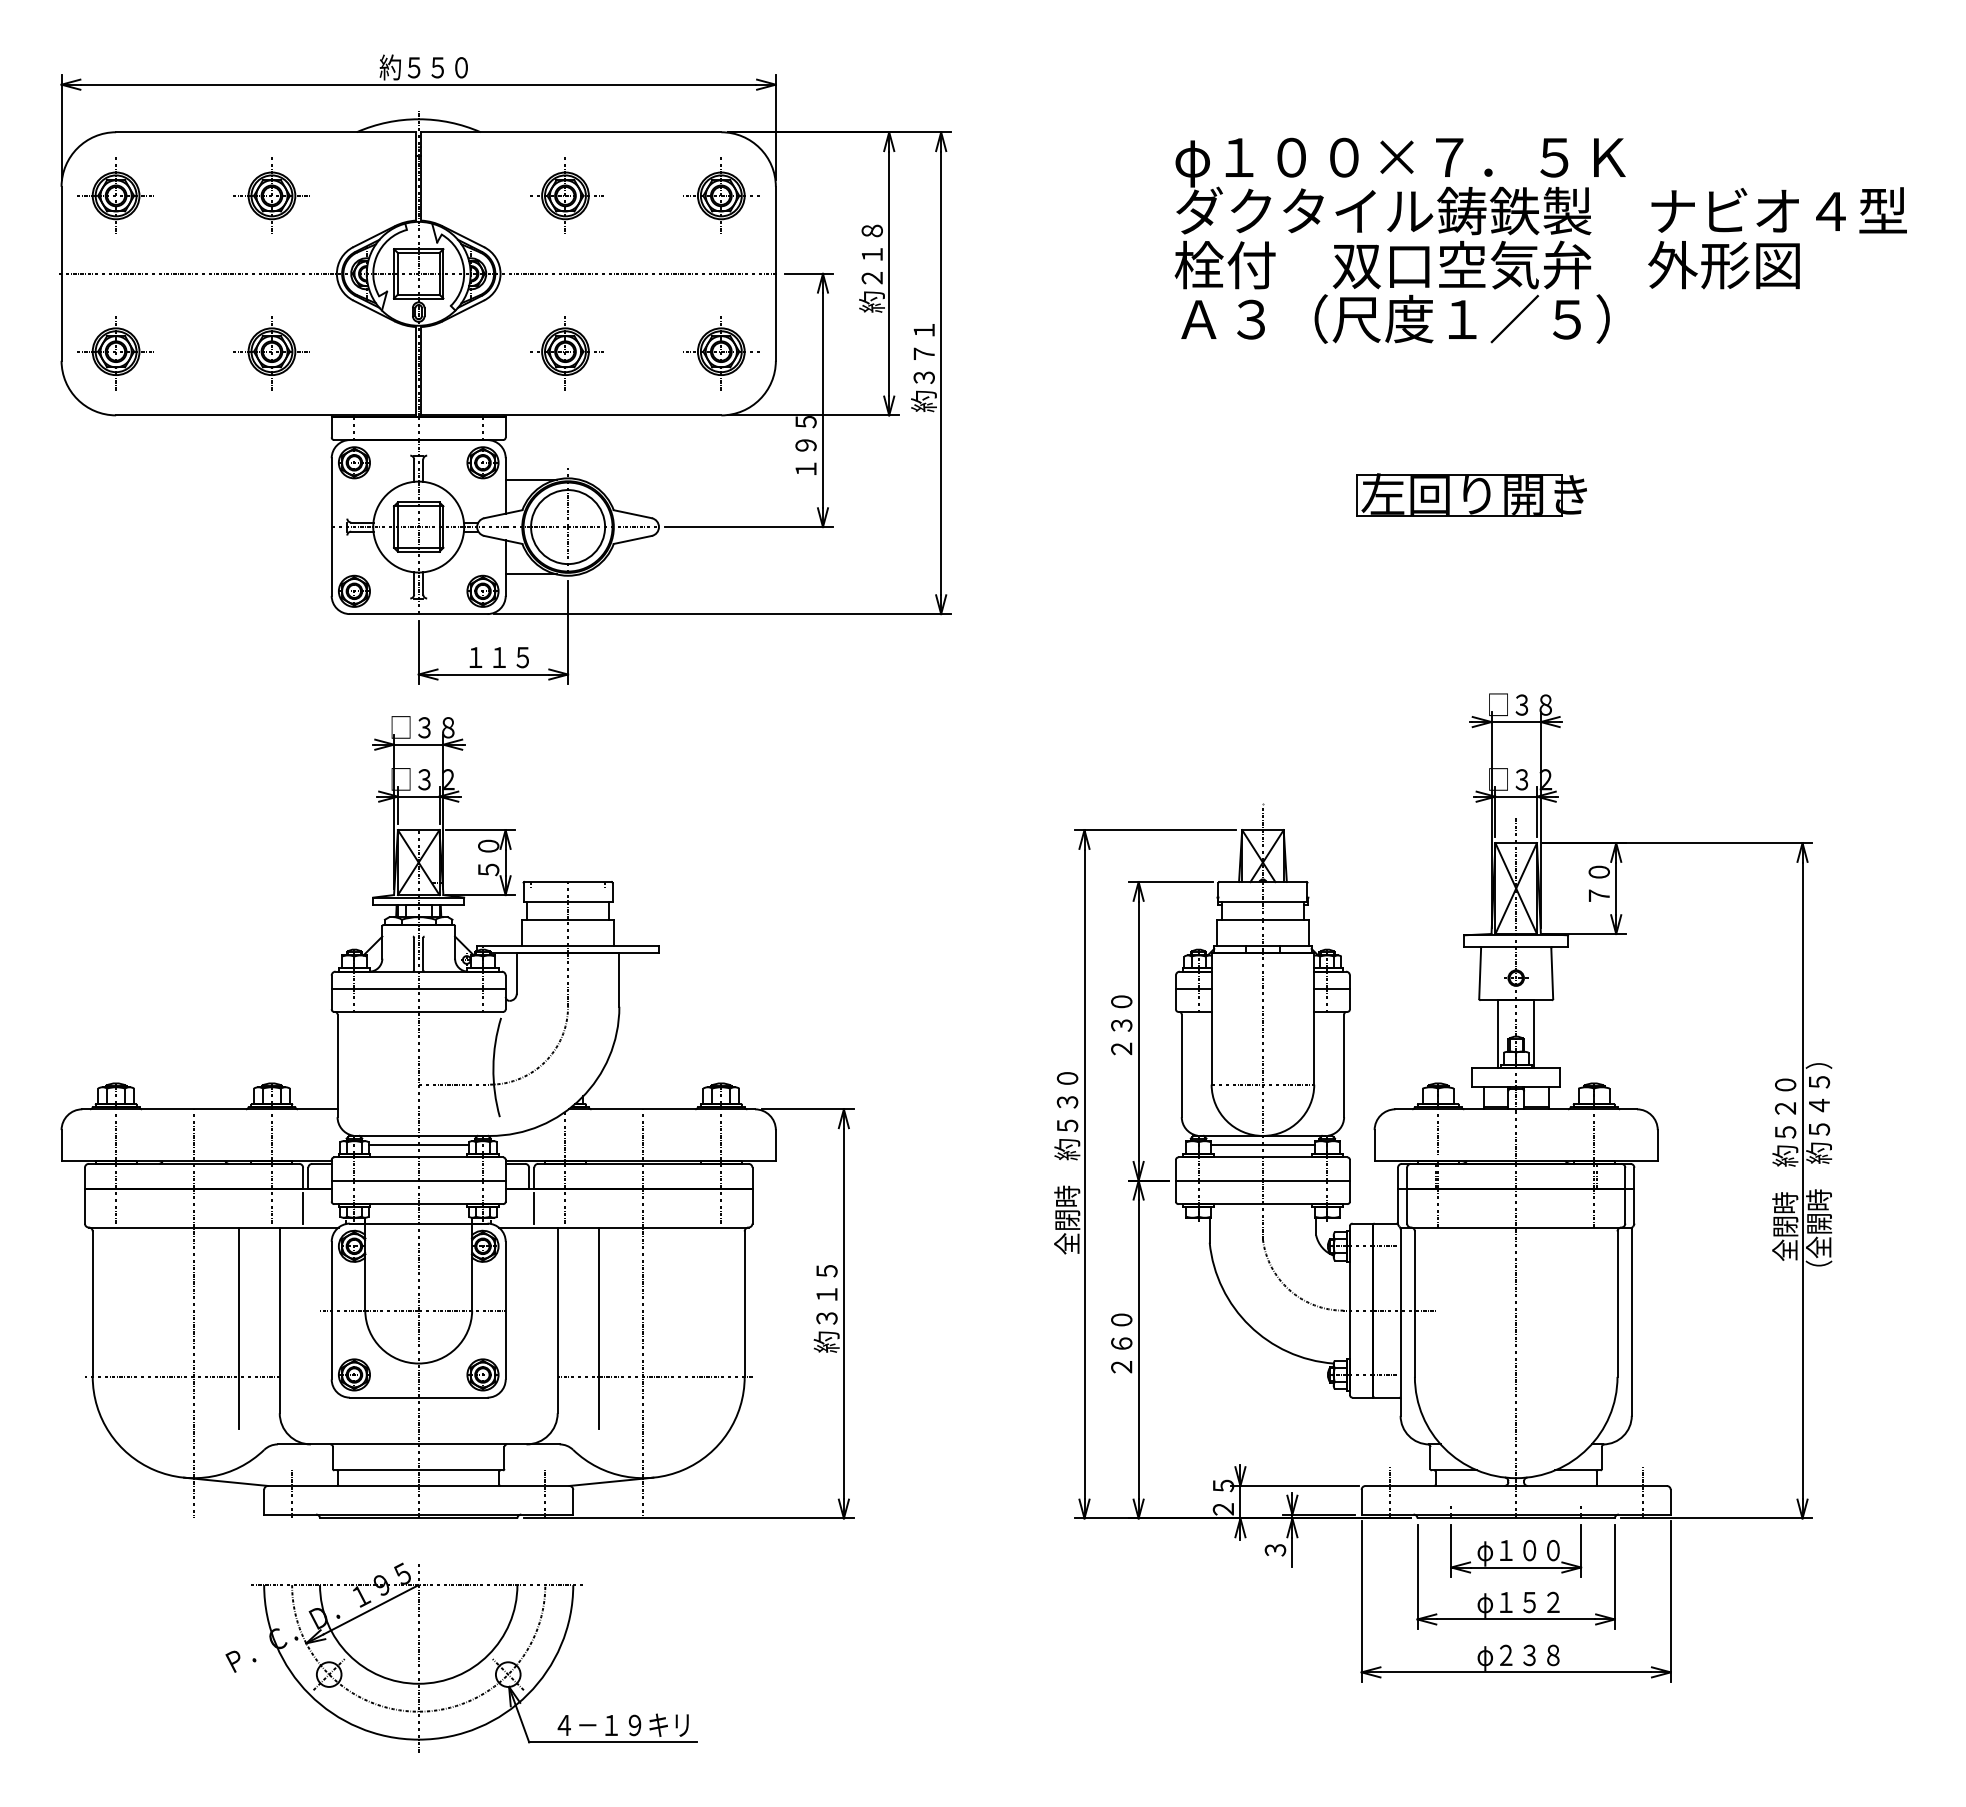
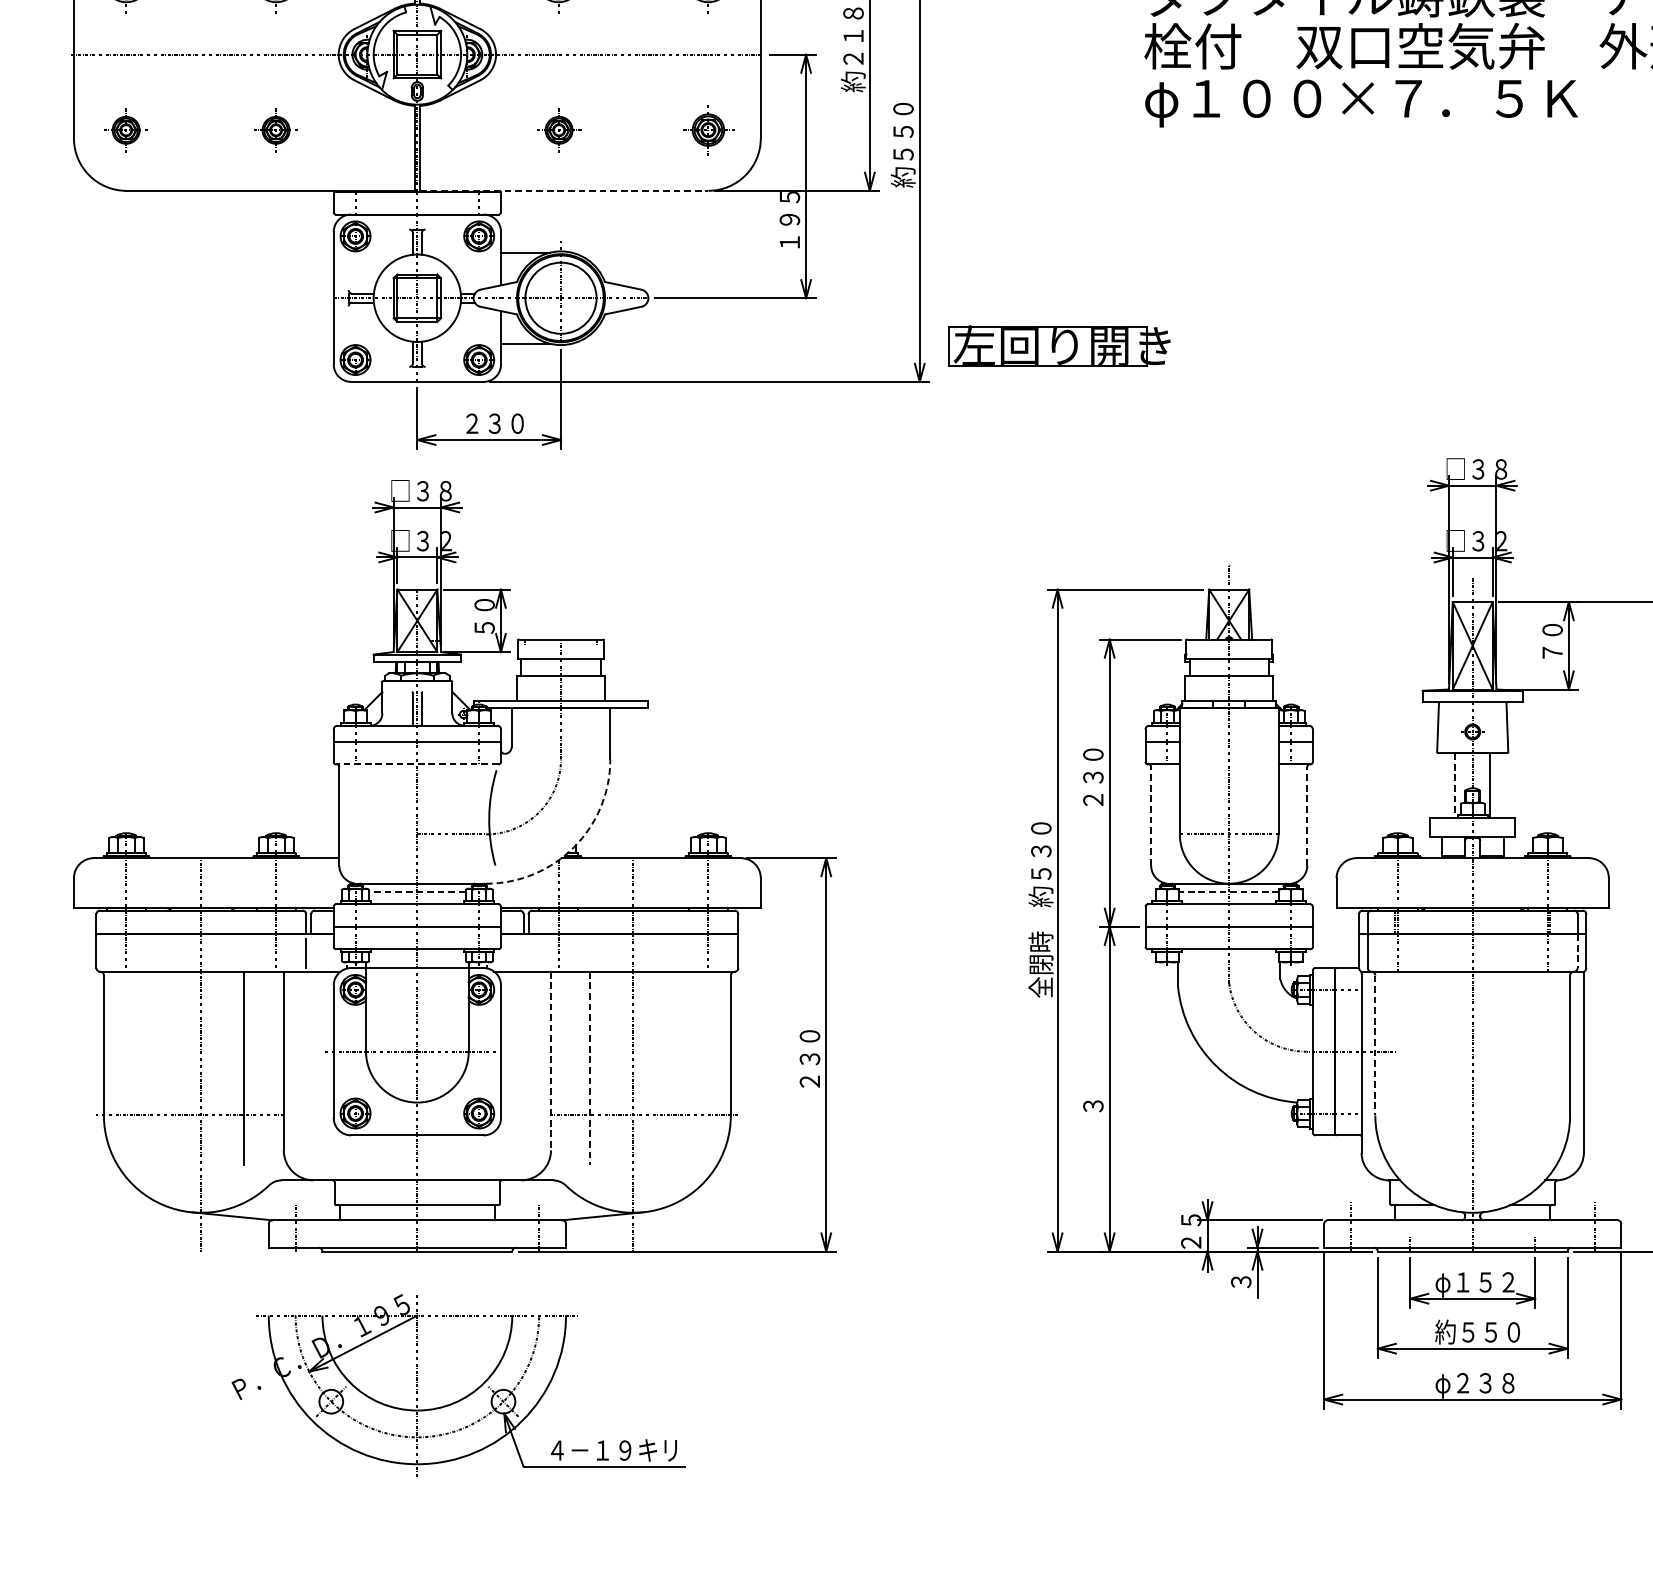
text: (1400, 321) -> (1361, 100), Ａ３（尺度１／５） -> φ１００×７．５Ｋ
part: (115, 353) -> (125, 131), size x0.6
part: (271, 353) -> (275, 131), size x0.6
part: (566, 353) -> (559, 131), size x0.6
part: (721, 353) -> (708, 131), size x0.7
text: (923, 353) -> (902, 131), 約３７１ -> 約５５０
line: (571, 415) -> (564, 190), solid -> dashed
part: (1471, 494) -> (1059, 345), moved
text: (499, 657) -> (495, 423), １１５ -> ２３０
line: (418, 1011) -> (417, 764), solid -> dashed
line: (1498, 1034) -> (1455, 786), solid -> dashed
line: (1181, 1065) -> (1150, 815), solid -> dashed
line: (1344, 1065) -> (1307, 815), solid -> dashed
arc: (581, 1098) -> (573, 847), solid -> dashed
line: (418, 1145) -> (417, 892), solid -> dashed
line: (1262, 1145) -> (1228, 892), solid -> dashed
line: (1625, 1206) -> (1577, 951), solid -> dashed
line: (534, 1208) -> (528, 953), removed
line: (1414, 1304) -> (1374, 1045), solid -> dashed
text: (826, 1308) -> (809, 1049), 約３１５ -> ２３０
line: (557, 1320) -> (550, 1061), solid -> dashed
line: (598, 1328) -> (590, 1068), solid -> dashed
text: (1121, 1343) -> (1093, 1083), ２６０ -> ３
text: (1541, 1550) -> (1497, 1282), φ１００ -> φ１５２
text: (1521, 1603) -> (1477, 1333), φ１５２ -> 約５５０

